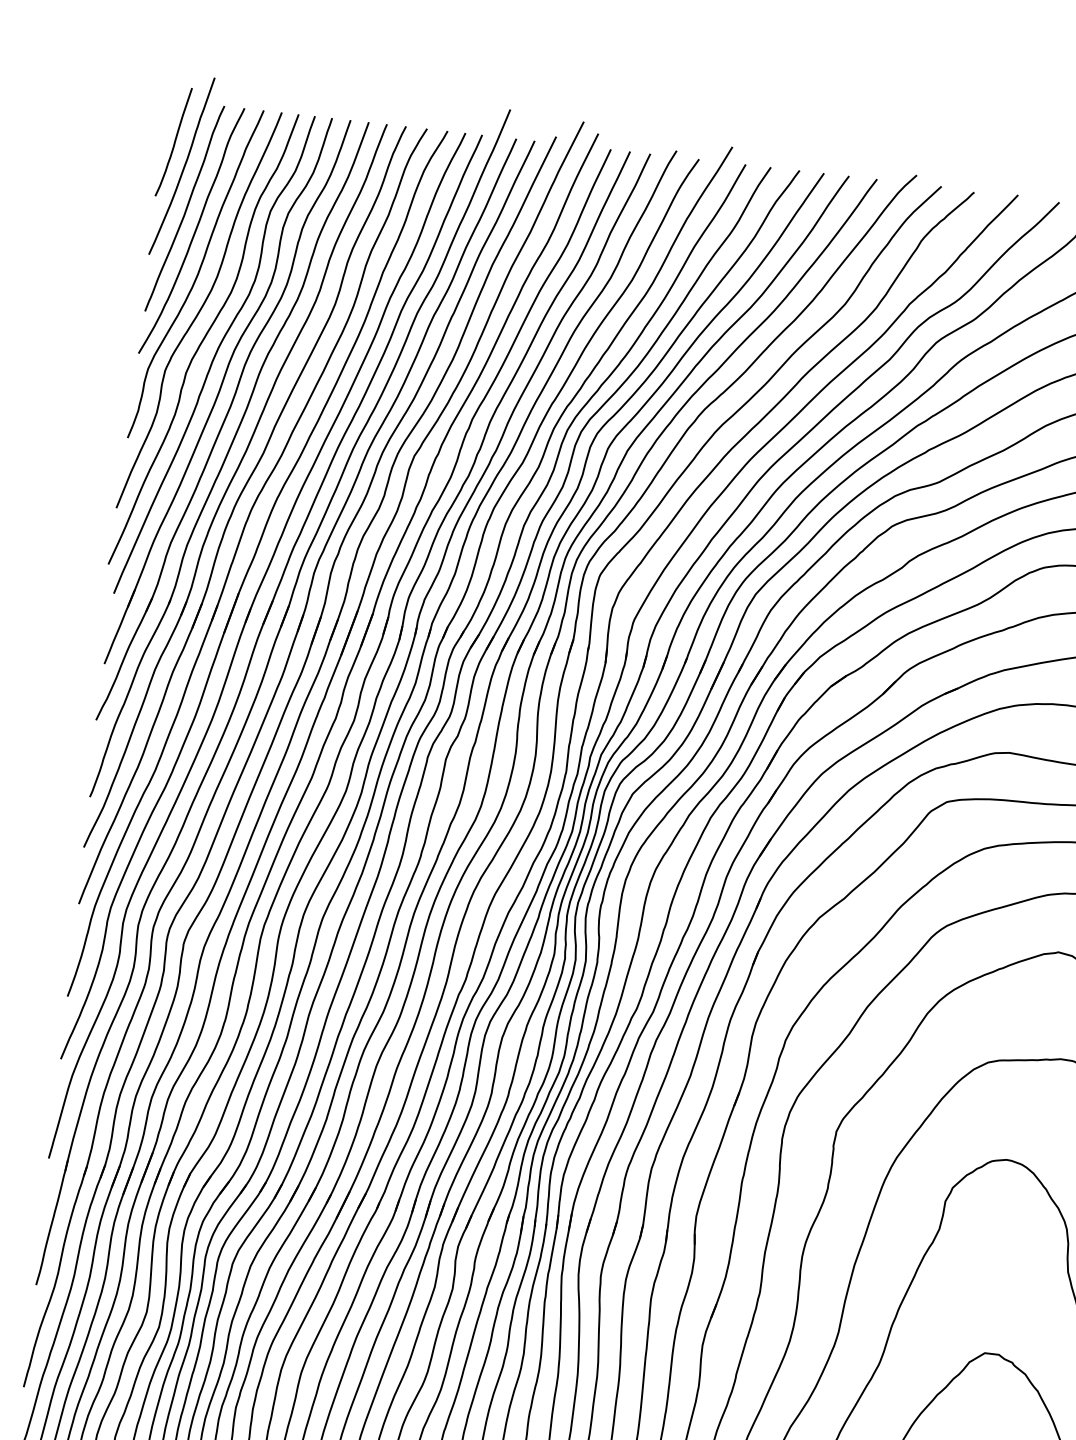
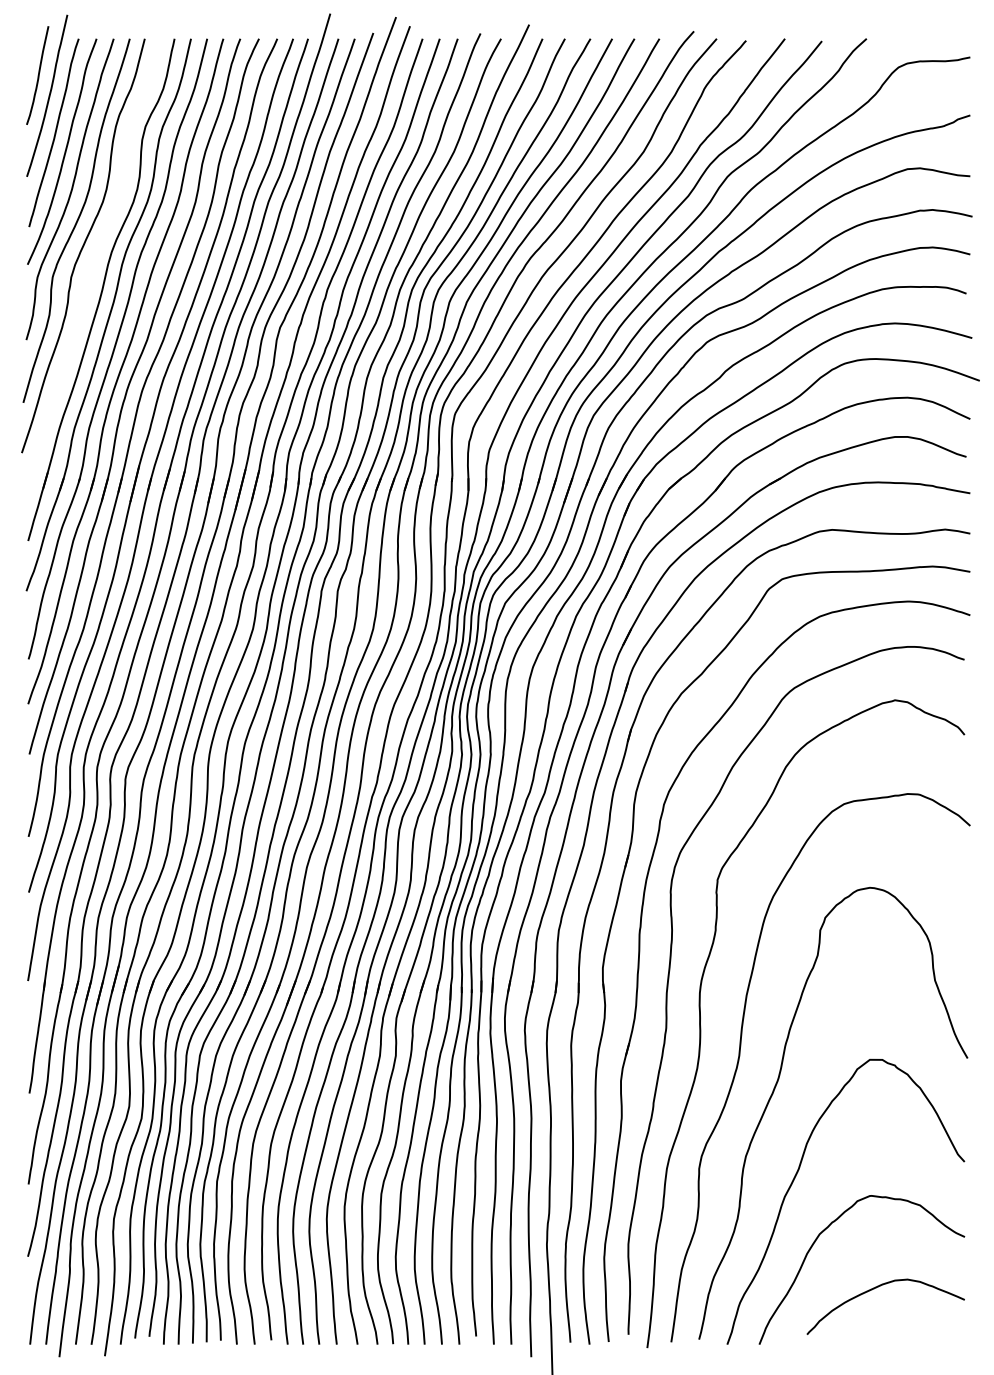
curve: (214, 354) -> (94, 258), removed

